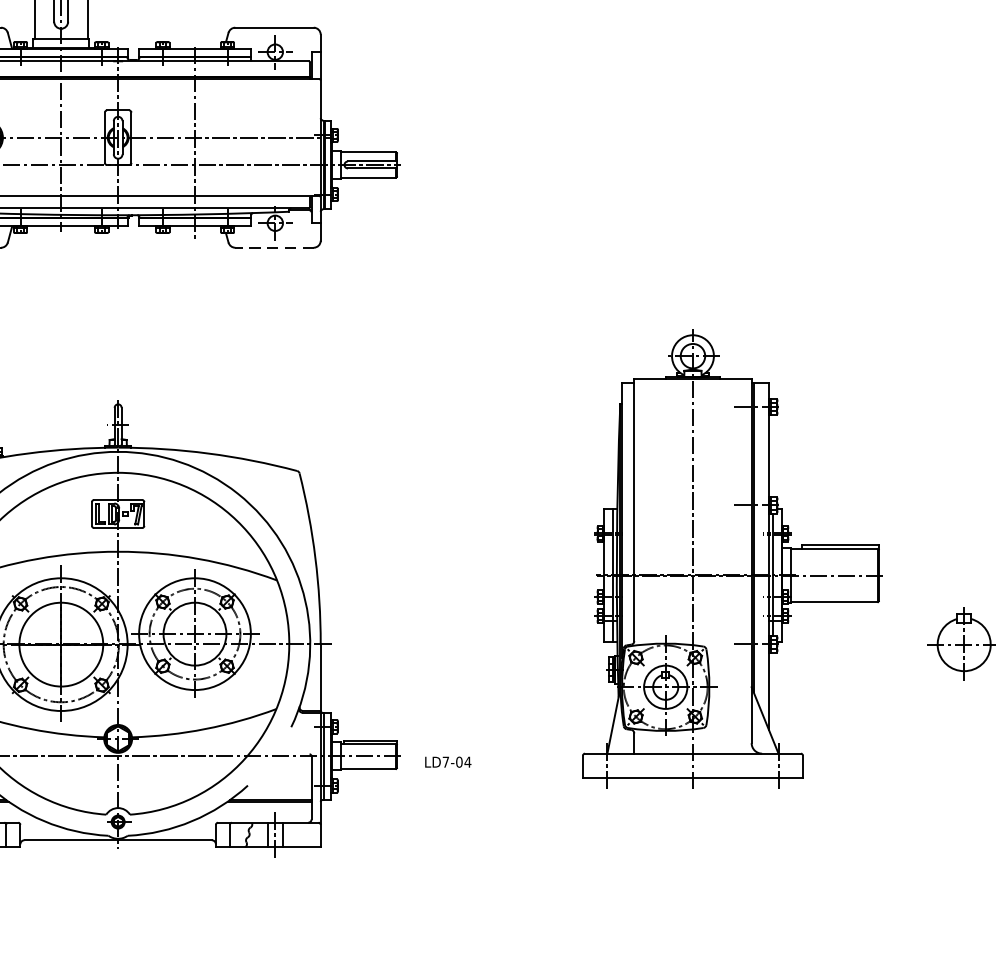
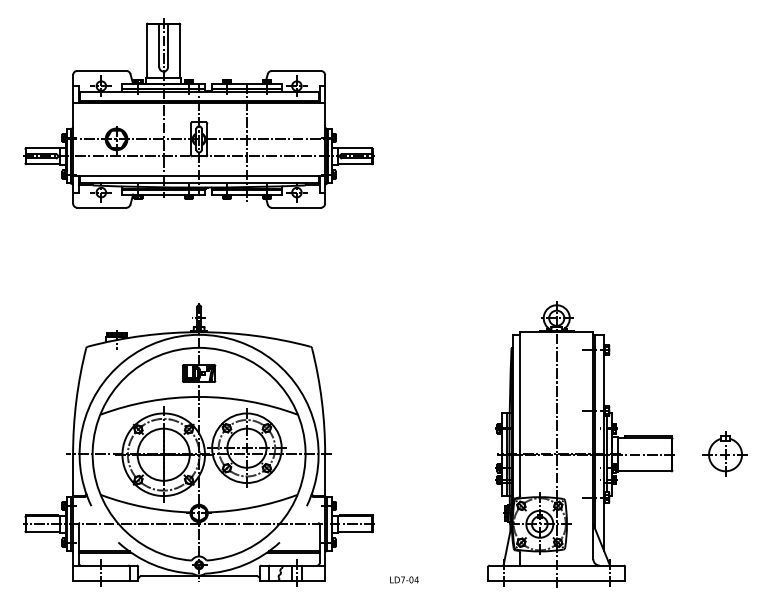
line: (273, 247) -> (295, 207), dashed -> solid
part: (731, 559) -> (580, 444), moved
text: (448, 761) -> (404, 579), moved

